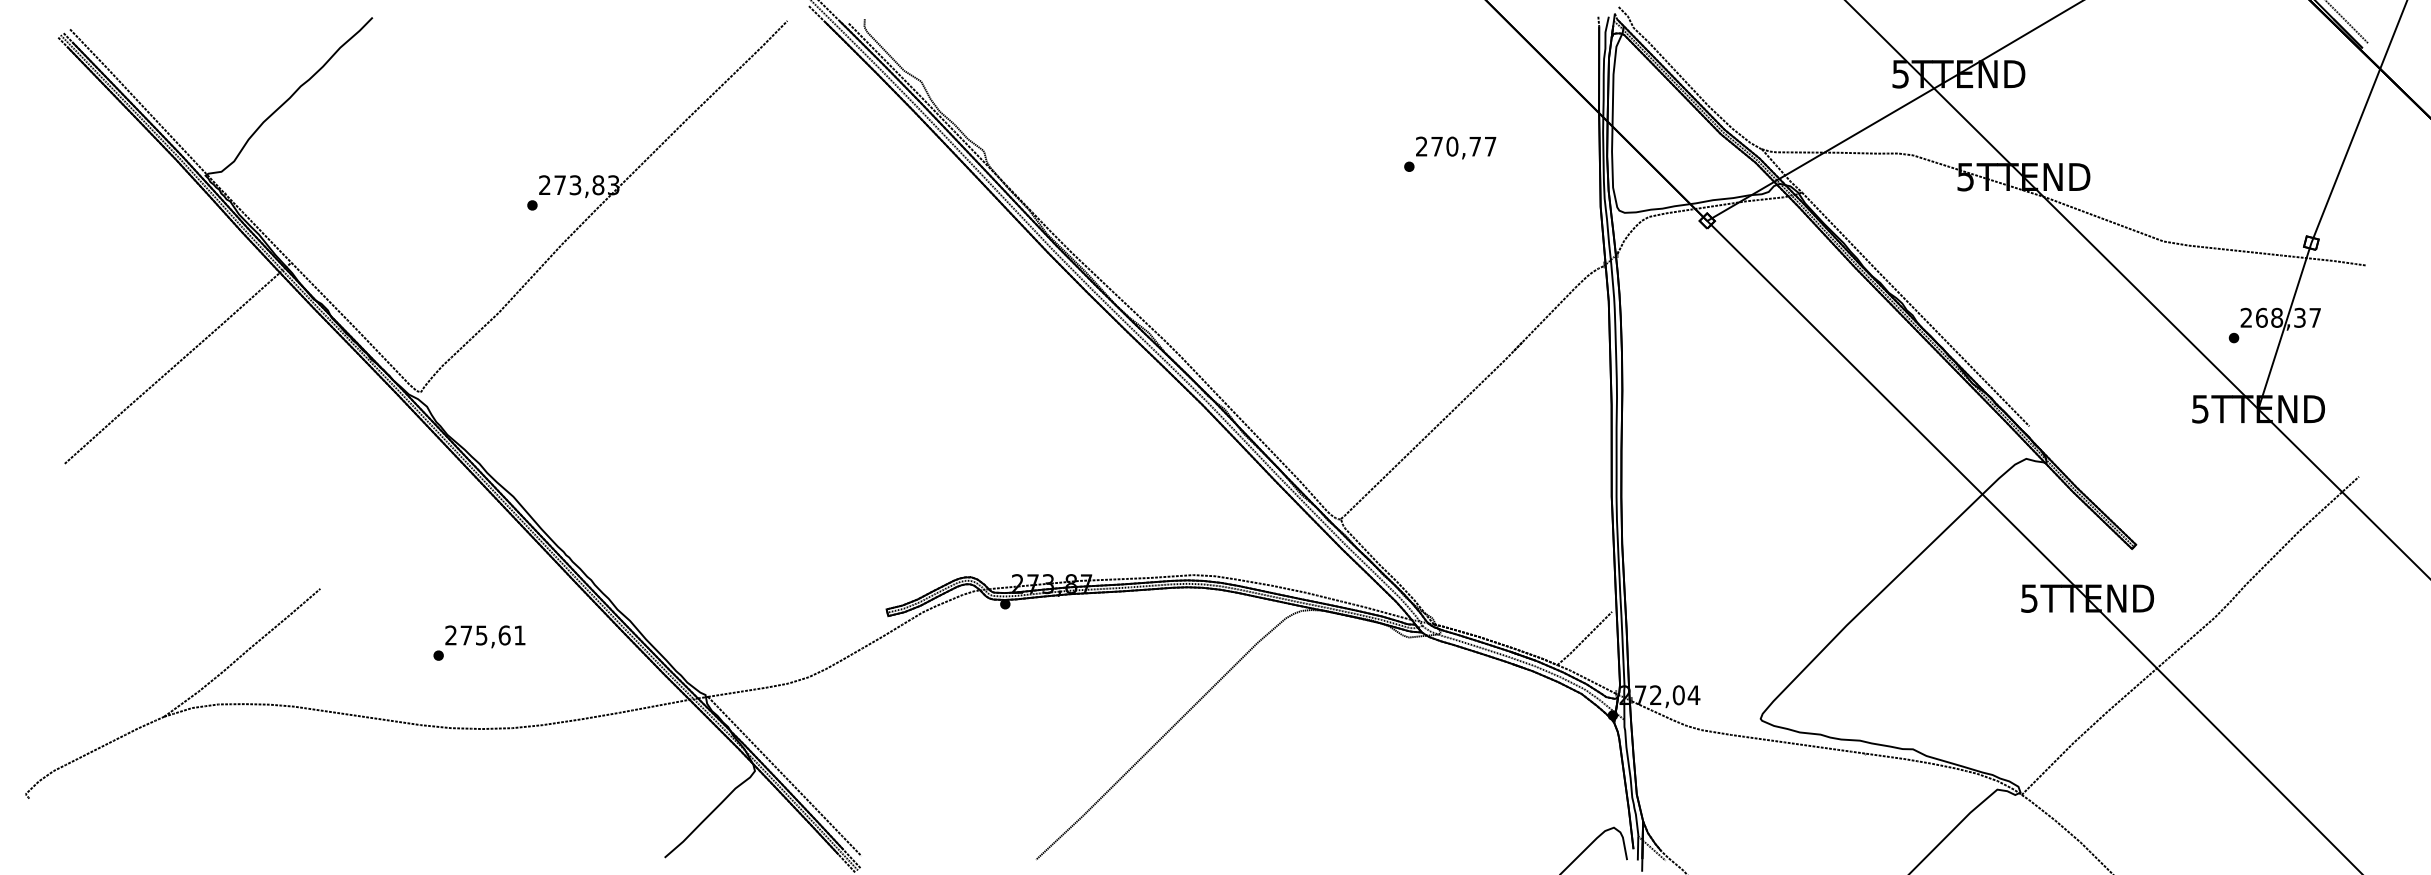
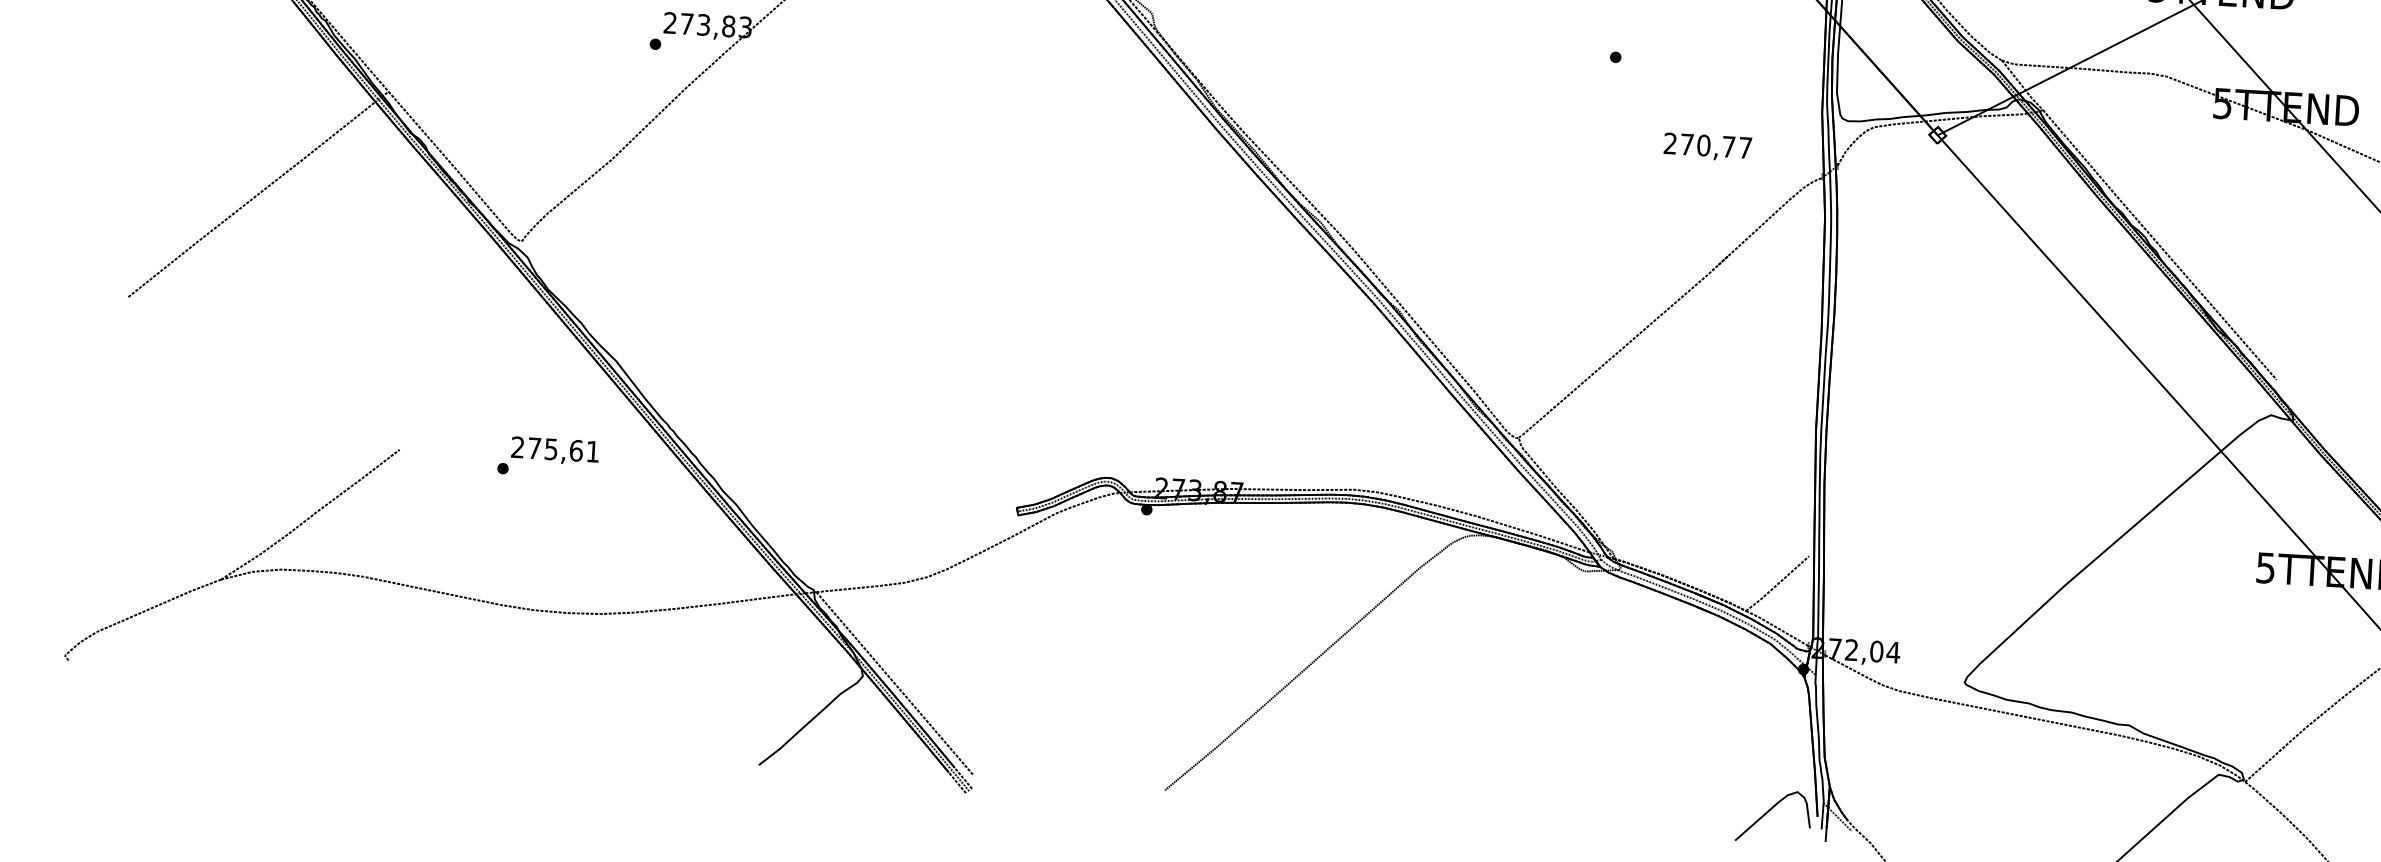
text: (1456, 147) -> (1708, 146), moved
text: (479, 642) -> (548, 456), moved

